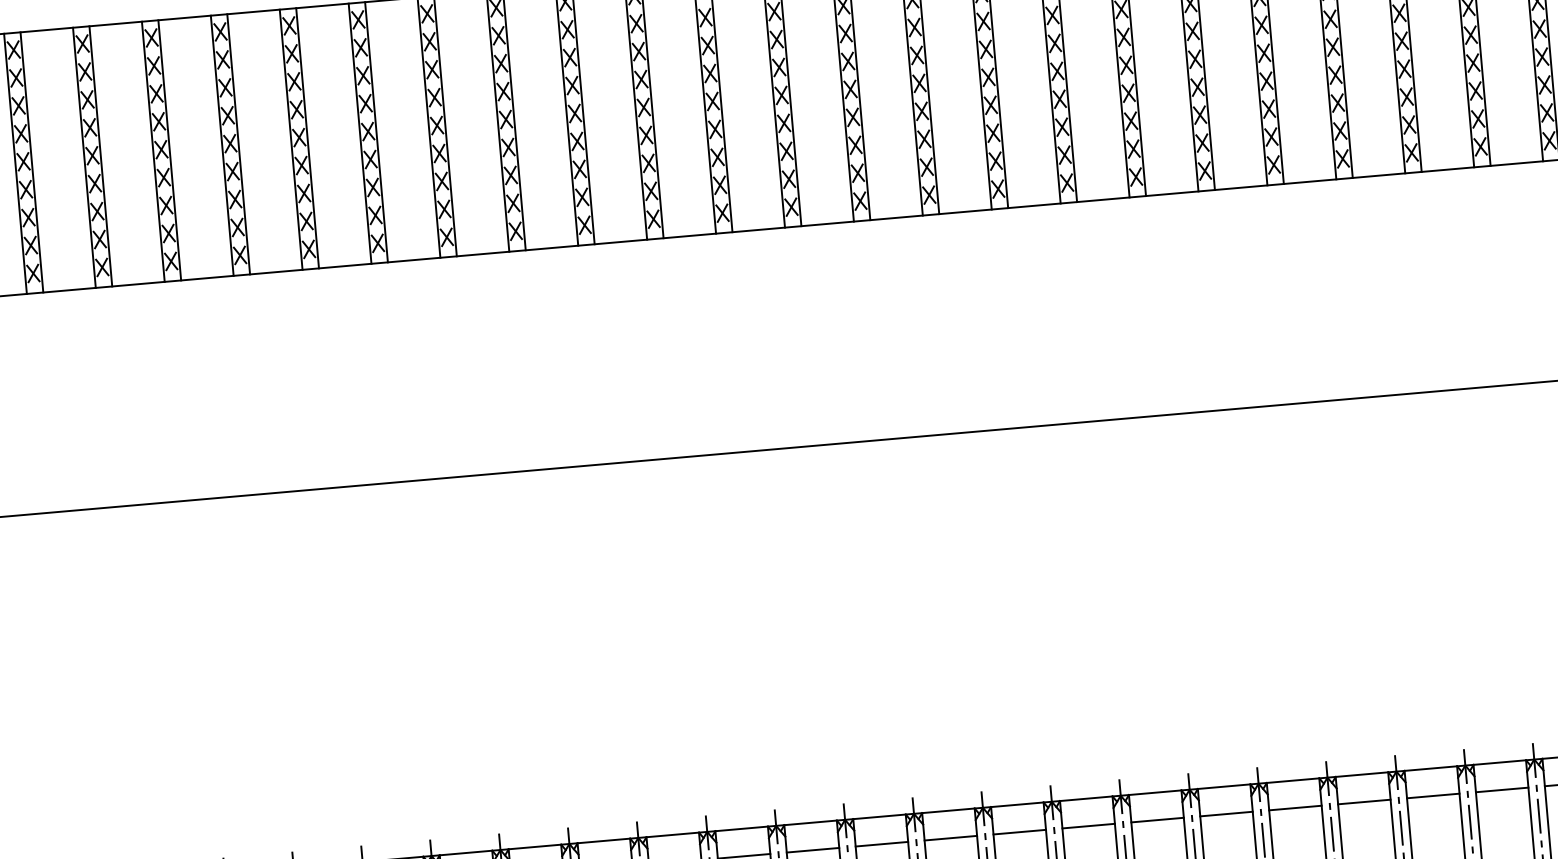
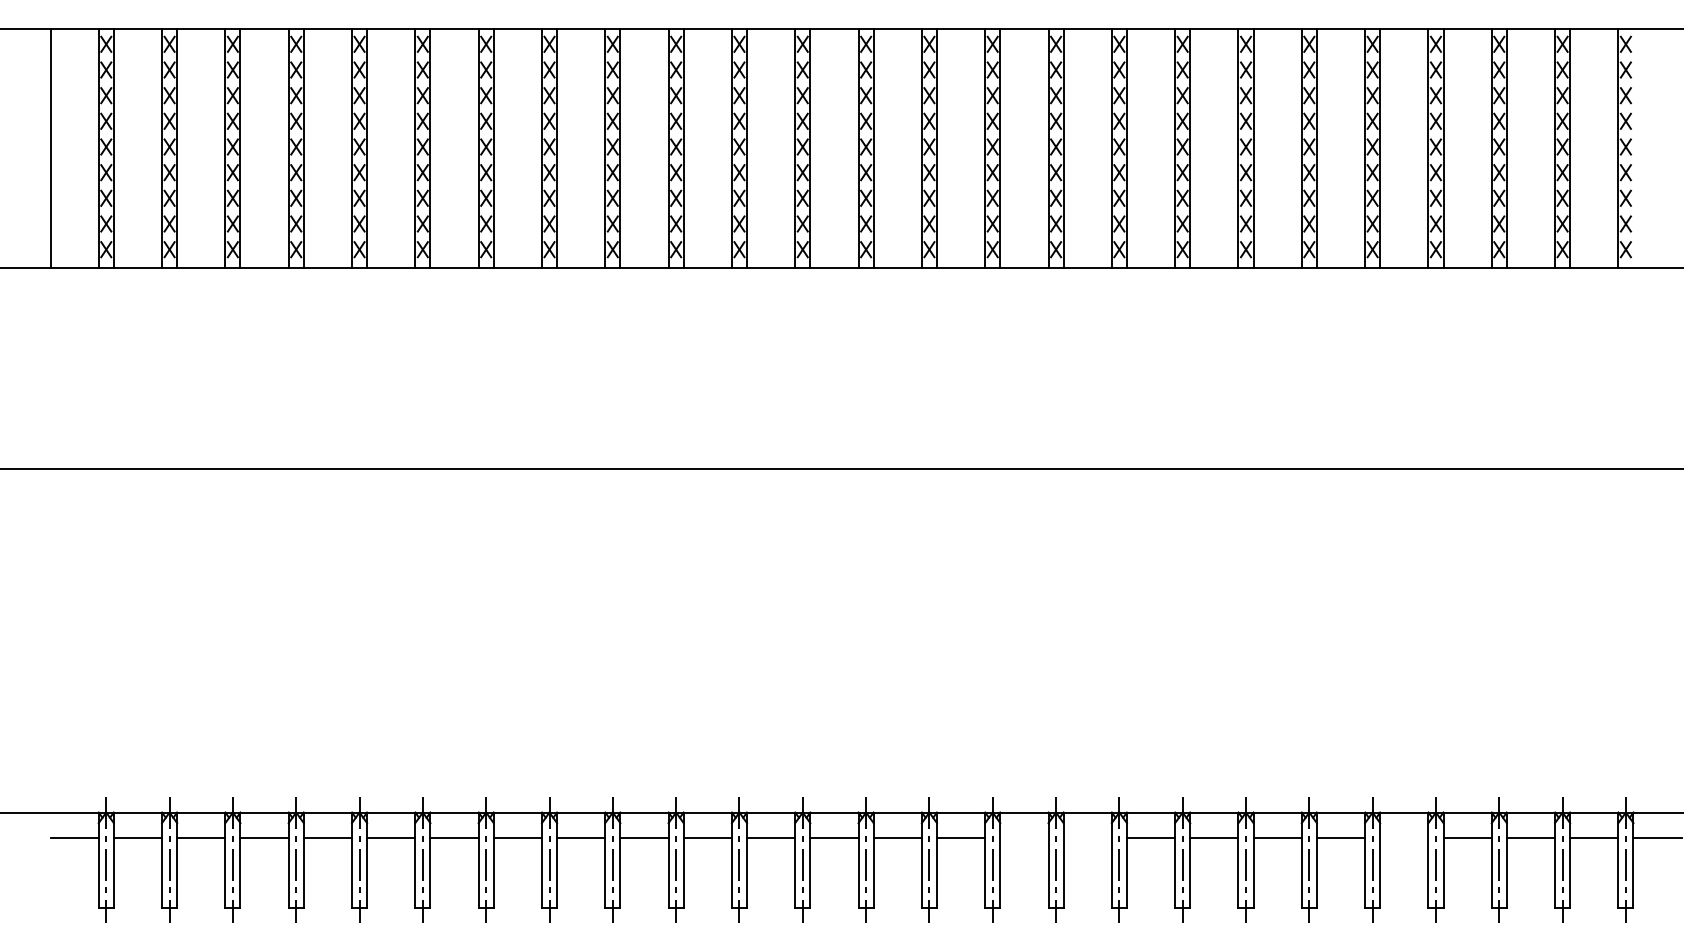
line: (1502, 789) -> (1404, 837), removed
line: (1157, 819) -> (1087, 837), removed
line: (1088, 825) -> (1024, 837), removed

